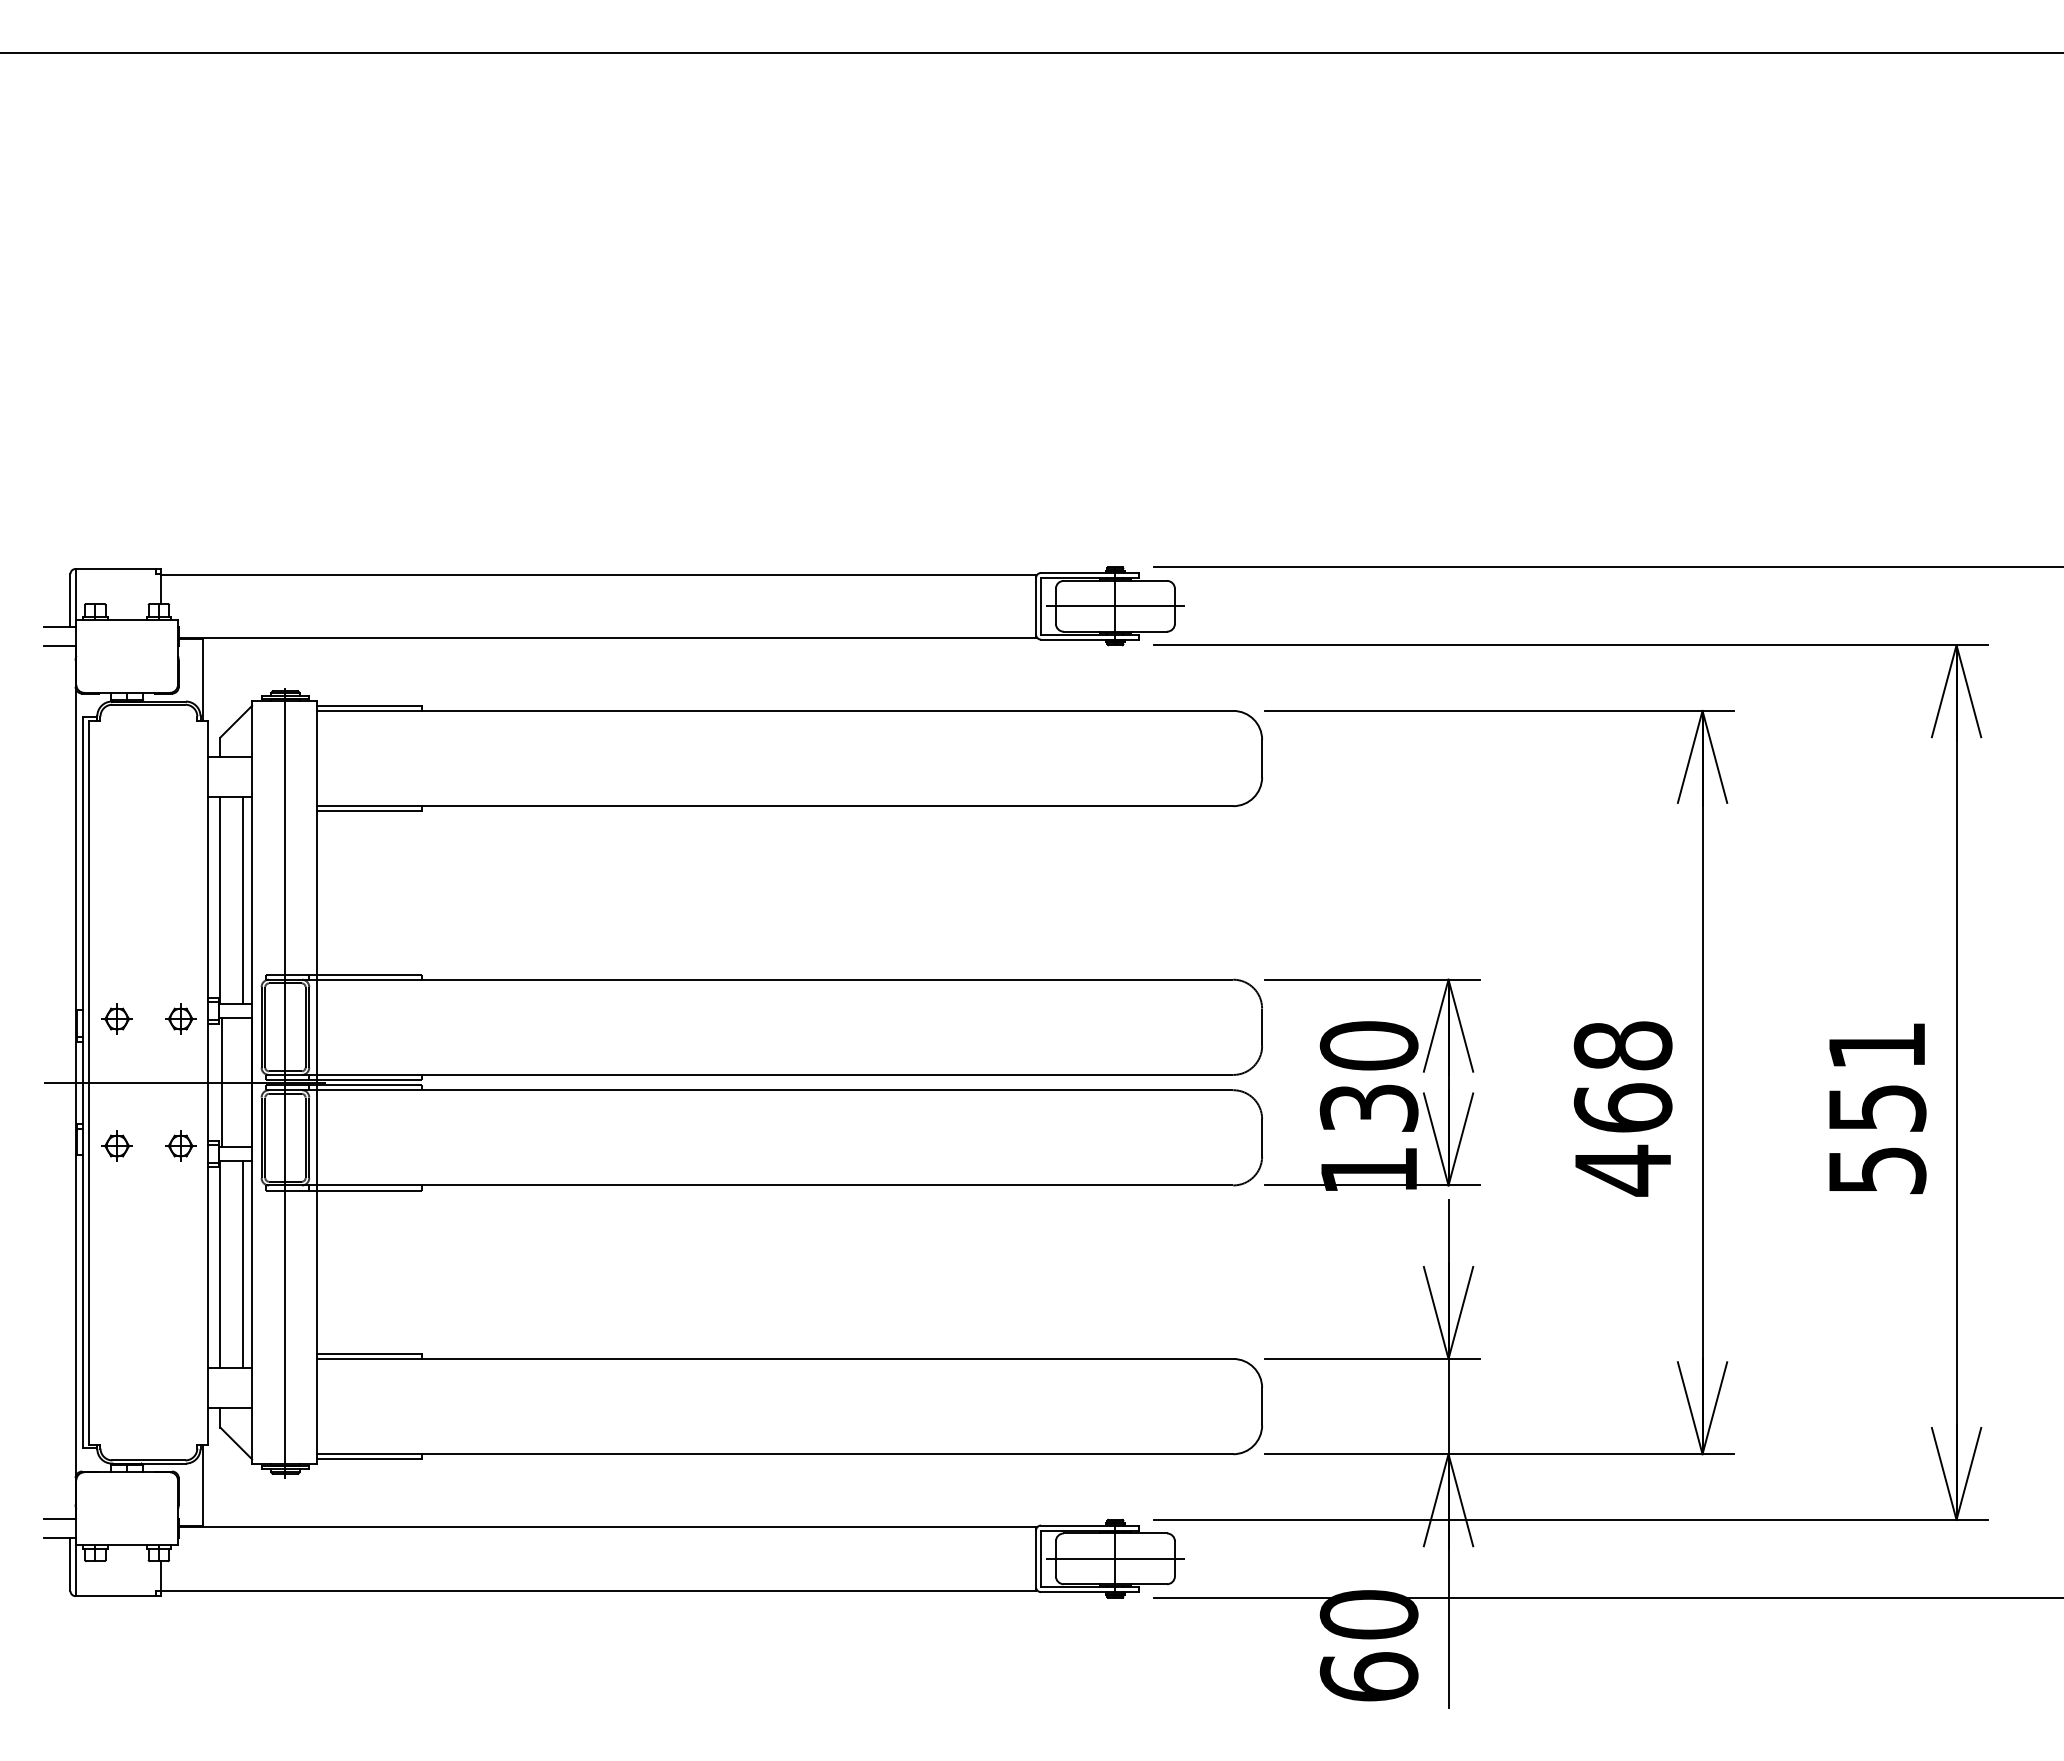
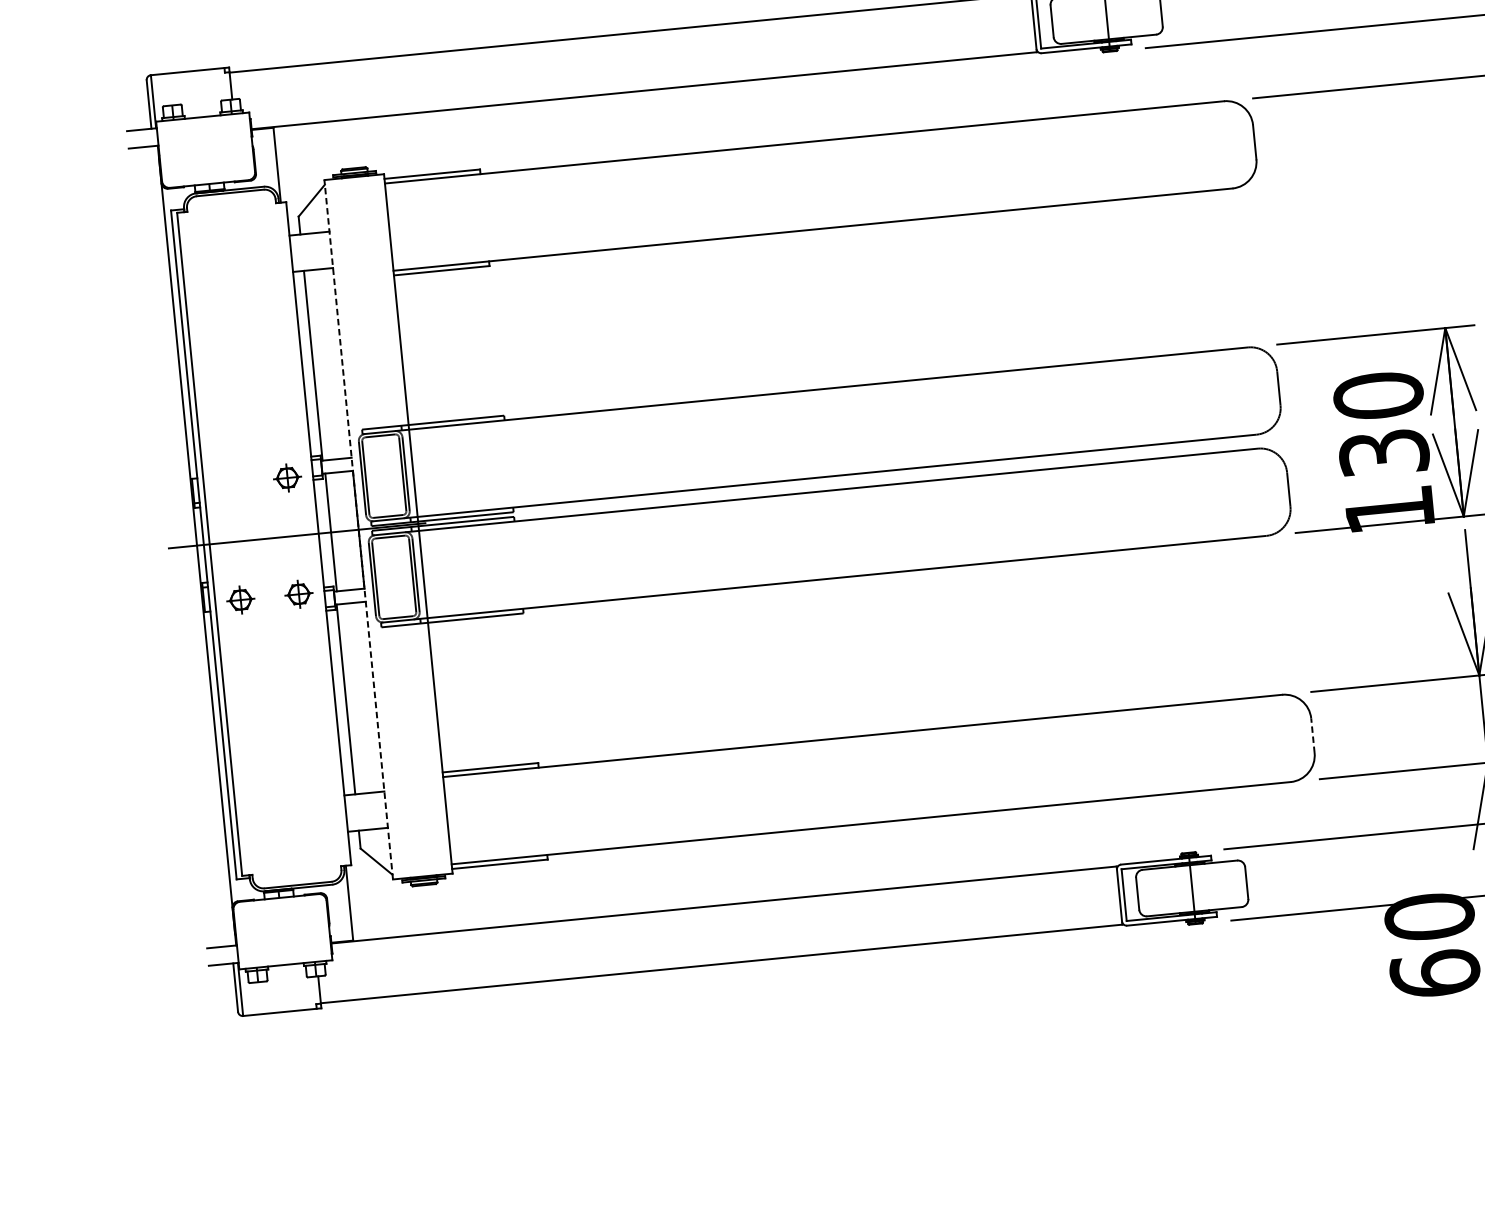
line: (1114, 606) -> (1105, 16), removed
line: (242, 900) -> (333, 363), removed
part: (116, 1018) -> (228, 483), removed
line: (252, 1082) -> (359, 529), solid -> dashed
line: (285, 1083) -> (389, 527), removed
line: (242, 1264) -> (366, 697), removed
line: (1262, 1406) -> (1313, 735), solid -> dashed
line: (1114, 1558) -> (1191, 888), removed

